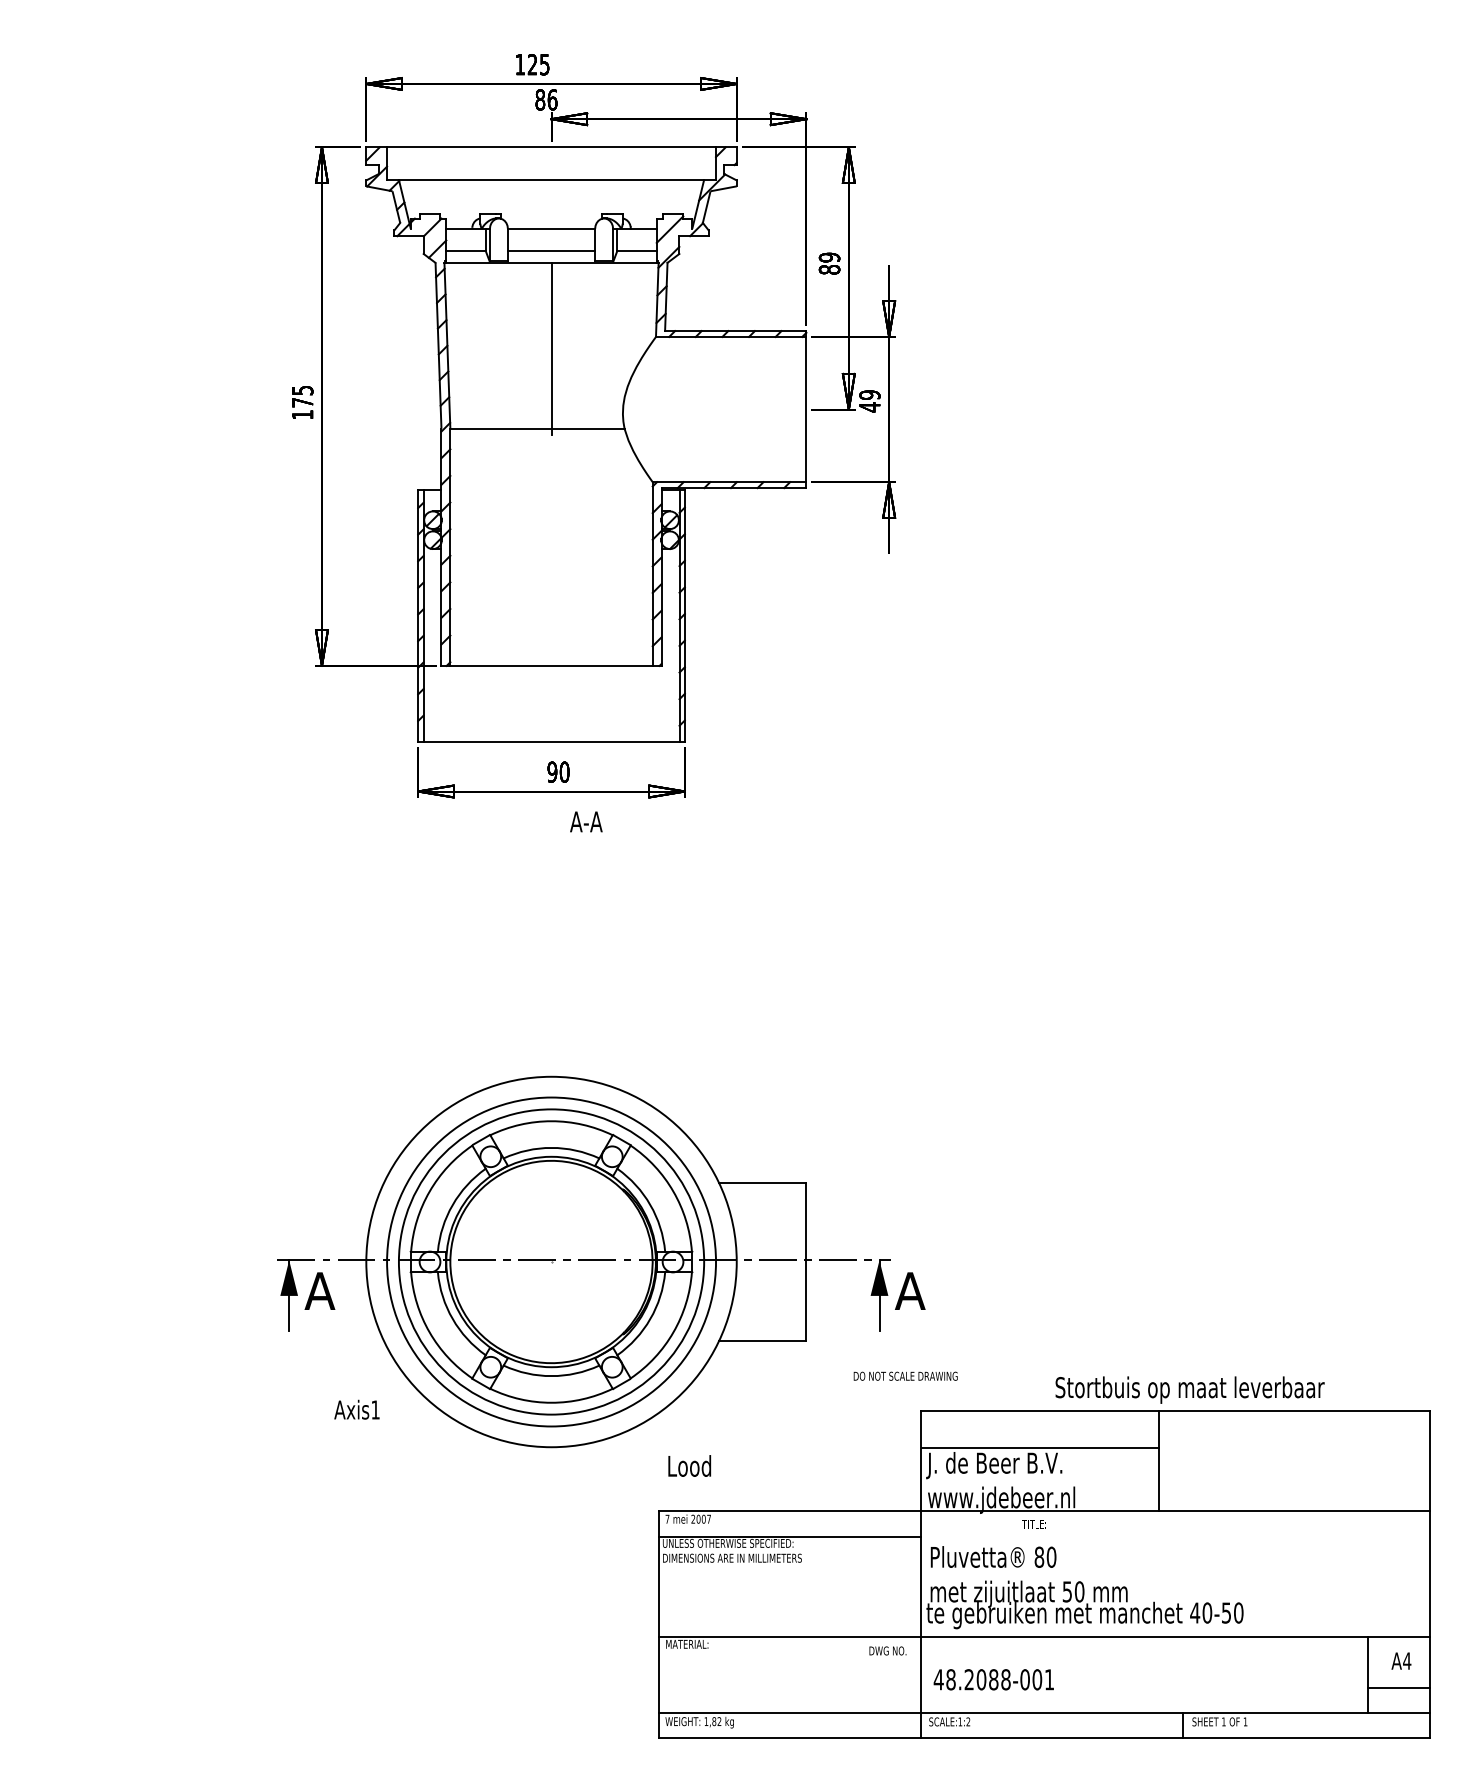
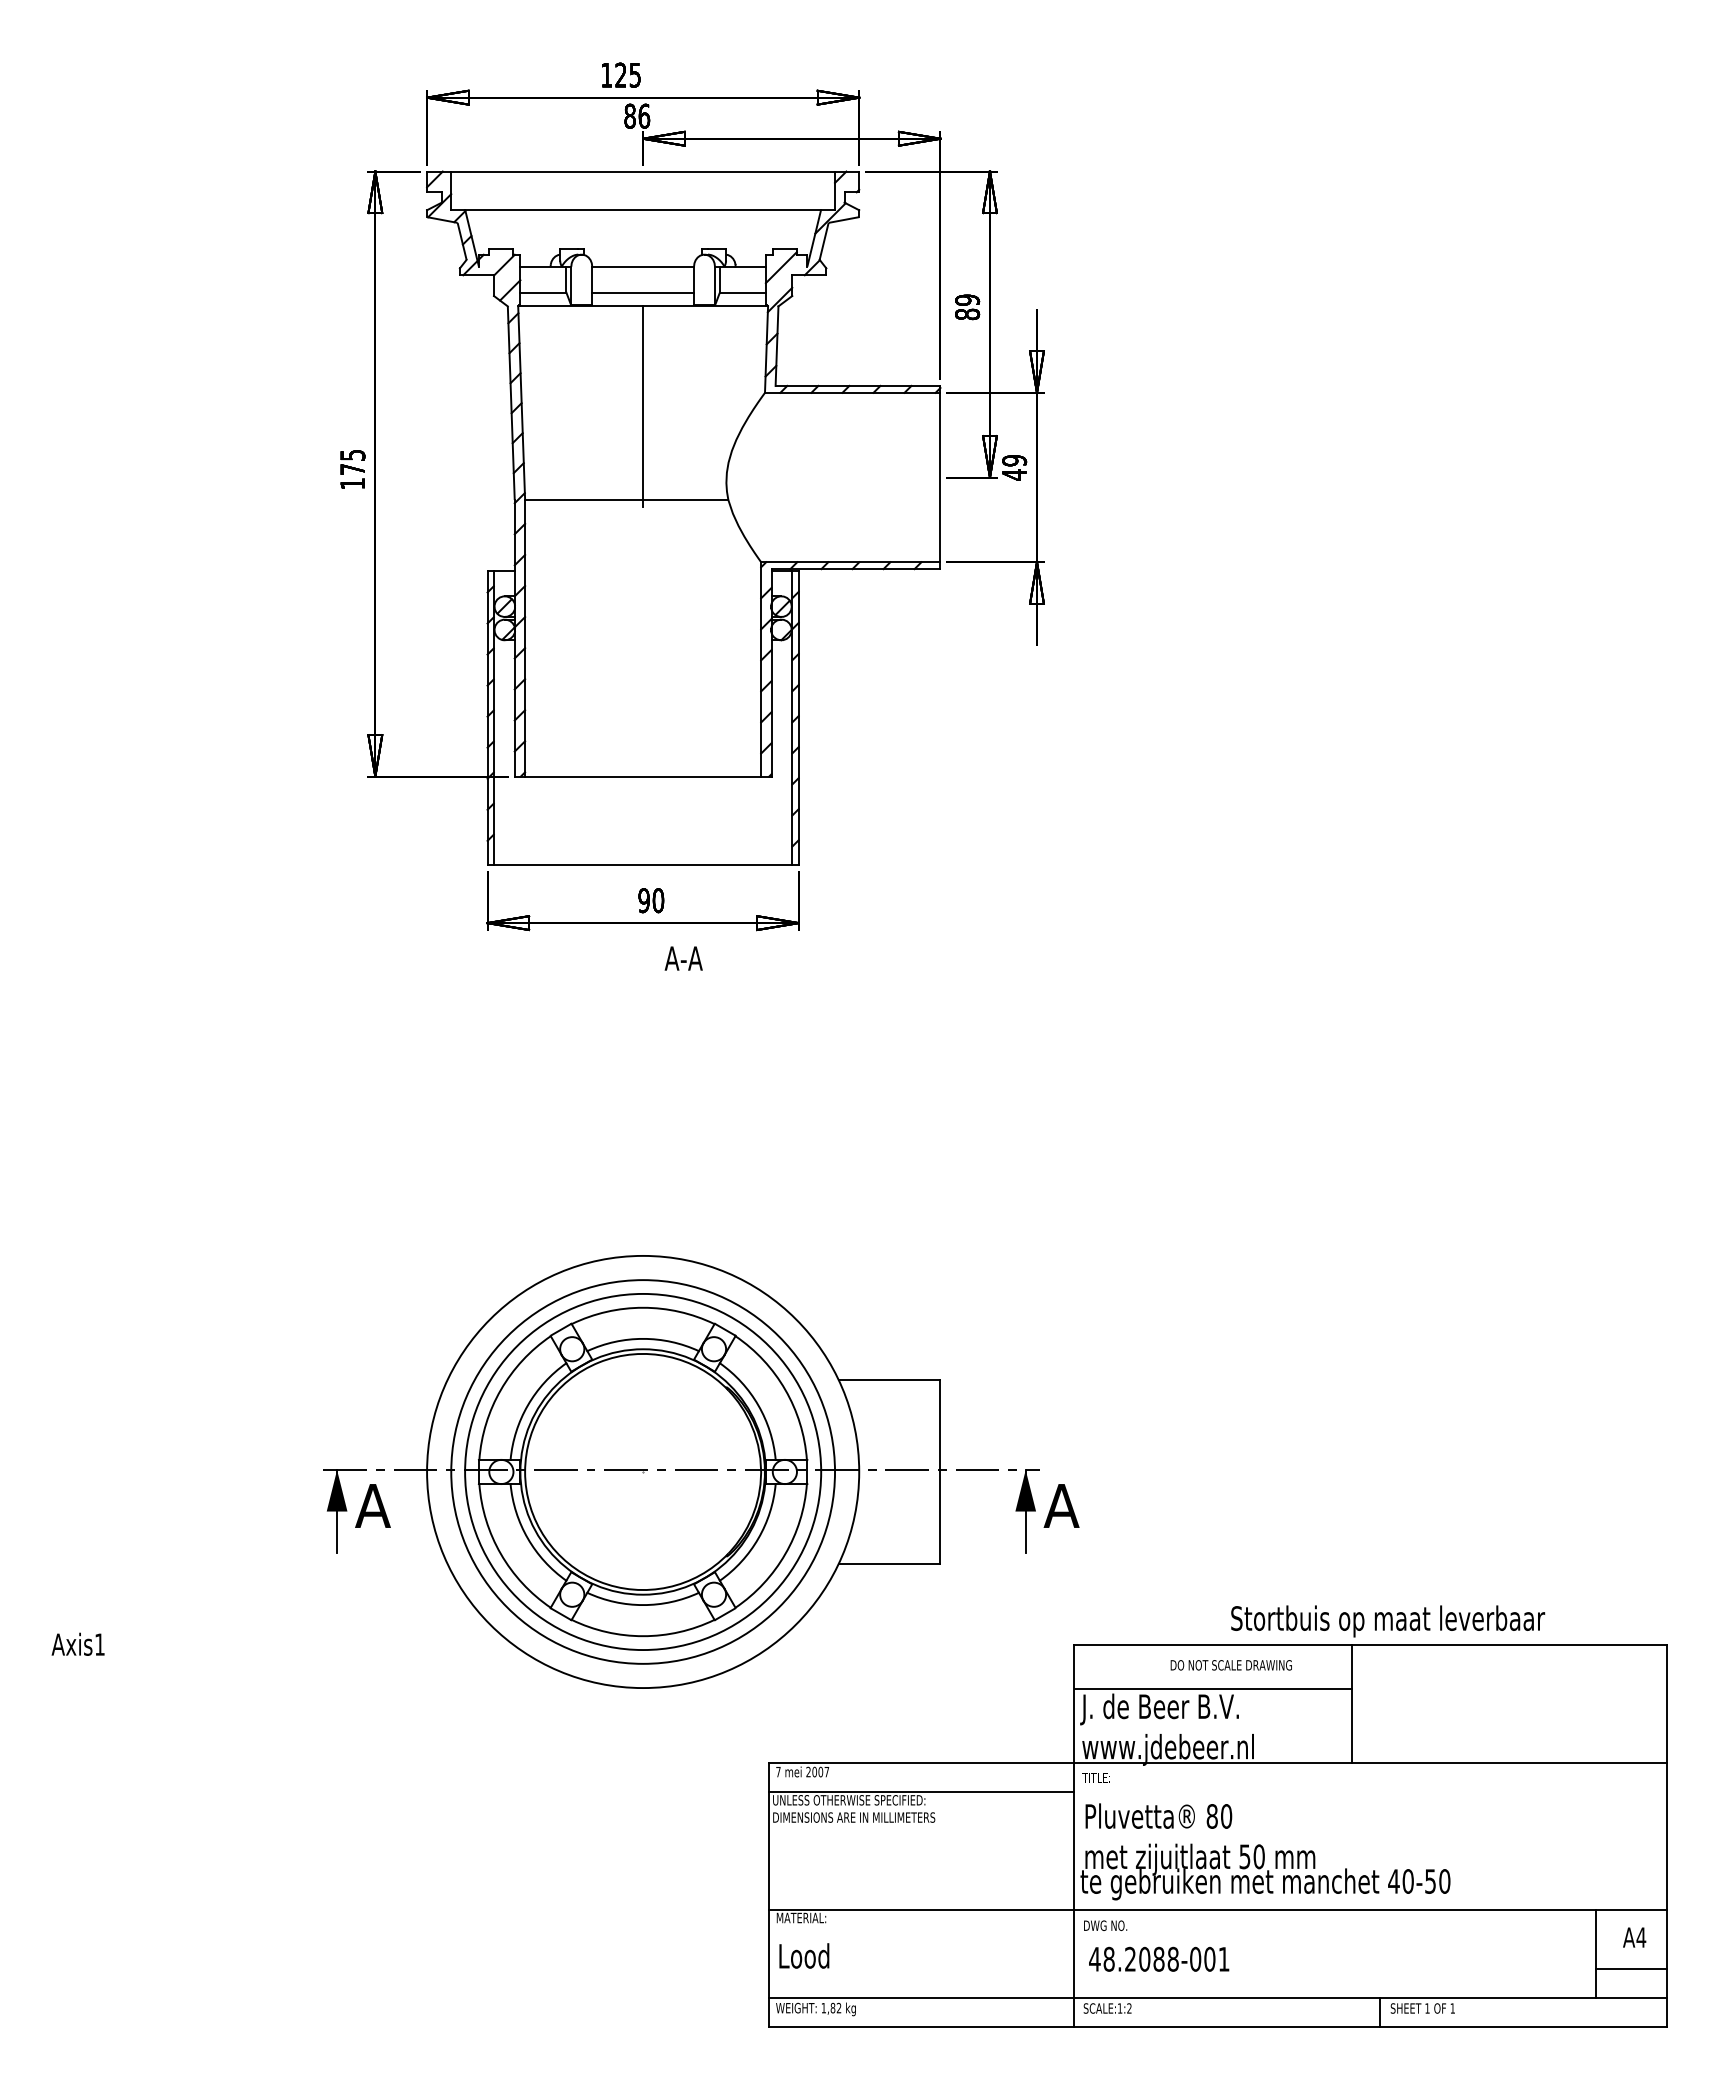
text: (905, 1376) -> (1230, 1665), moved
text: (356, 1409) -> (77, 1643), moved
text: (689, 1465) -> (804, 1955), moved
text: (1033, 1523) -> (1095, 1777), moved
text: (887, 1650) -> (1105, 1925), moved

